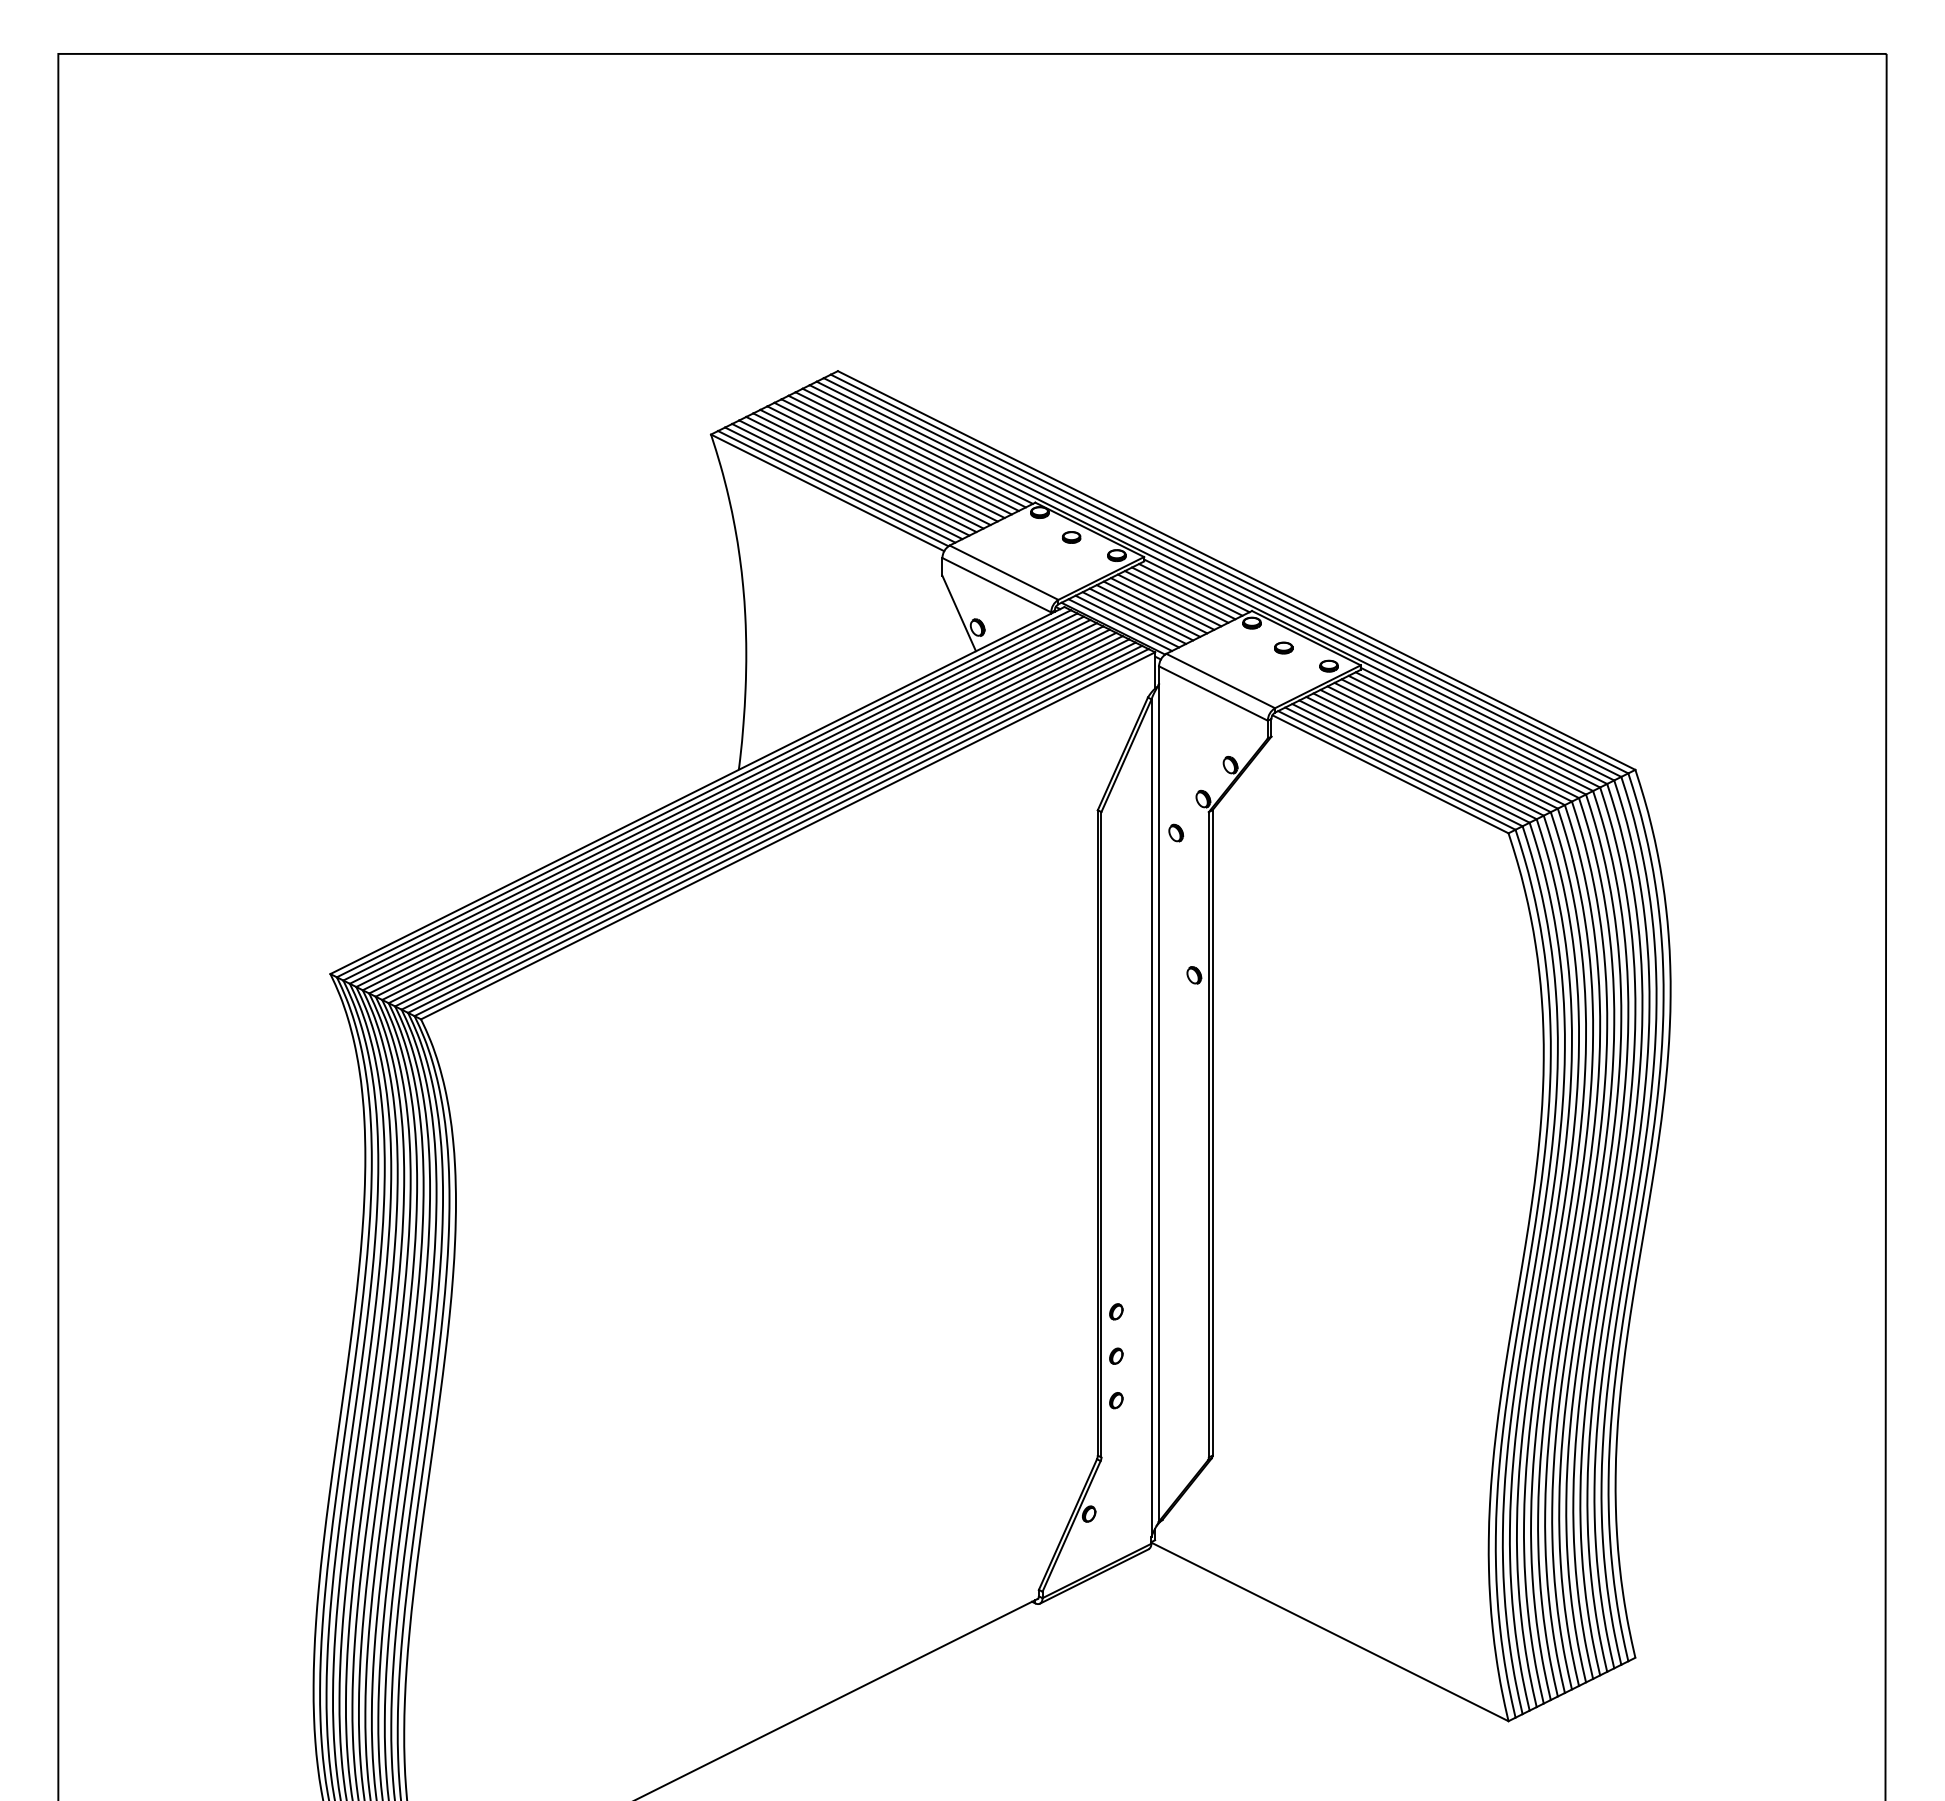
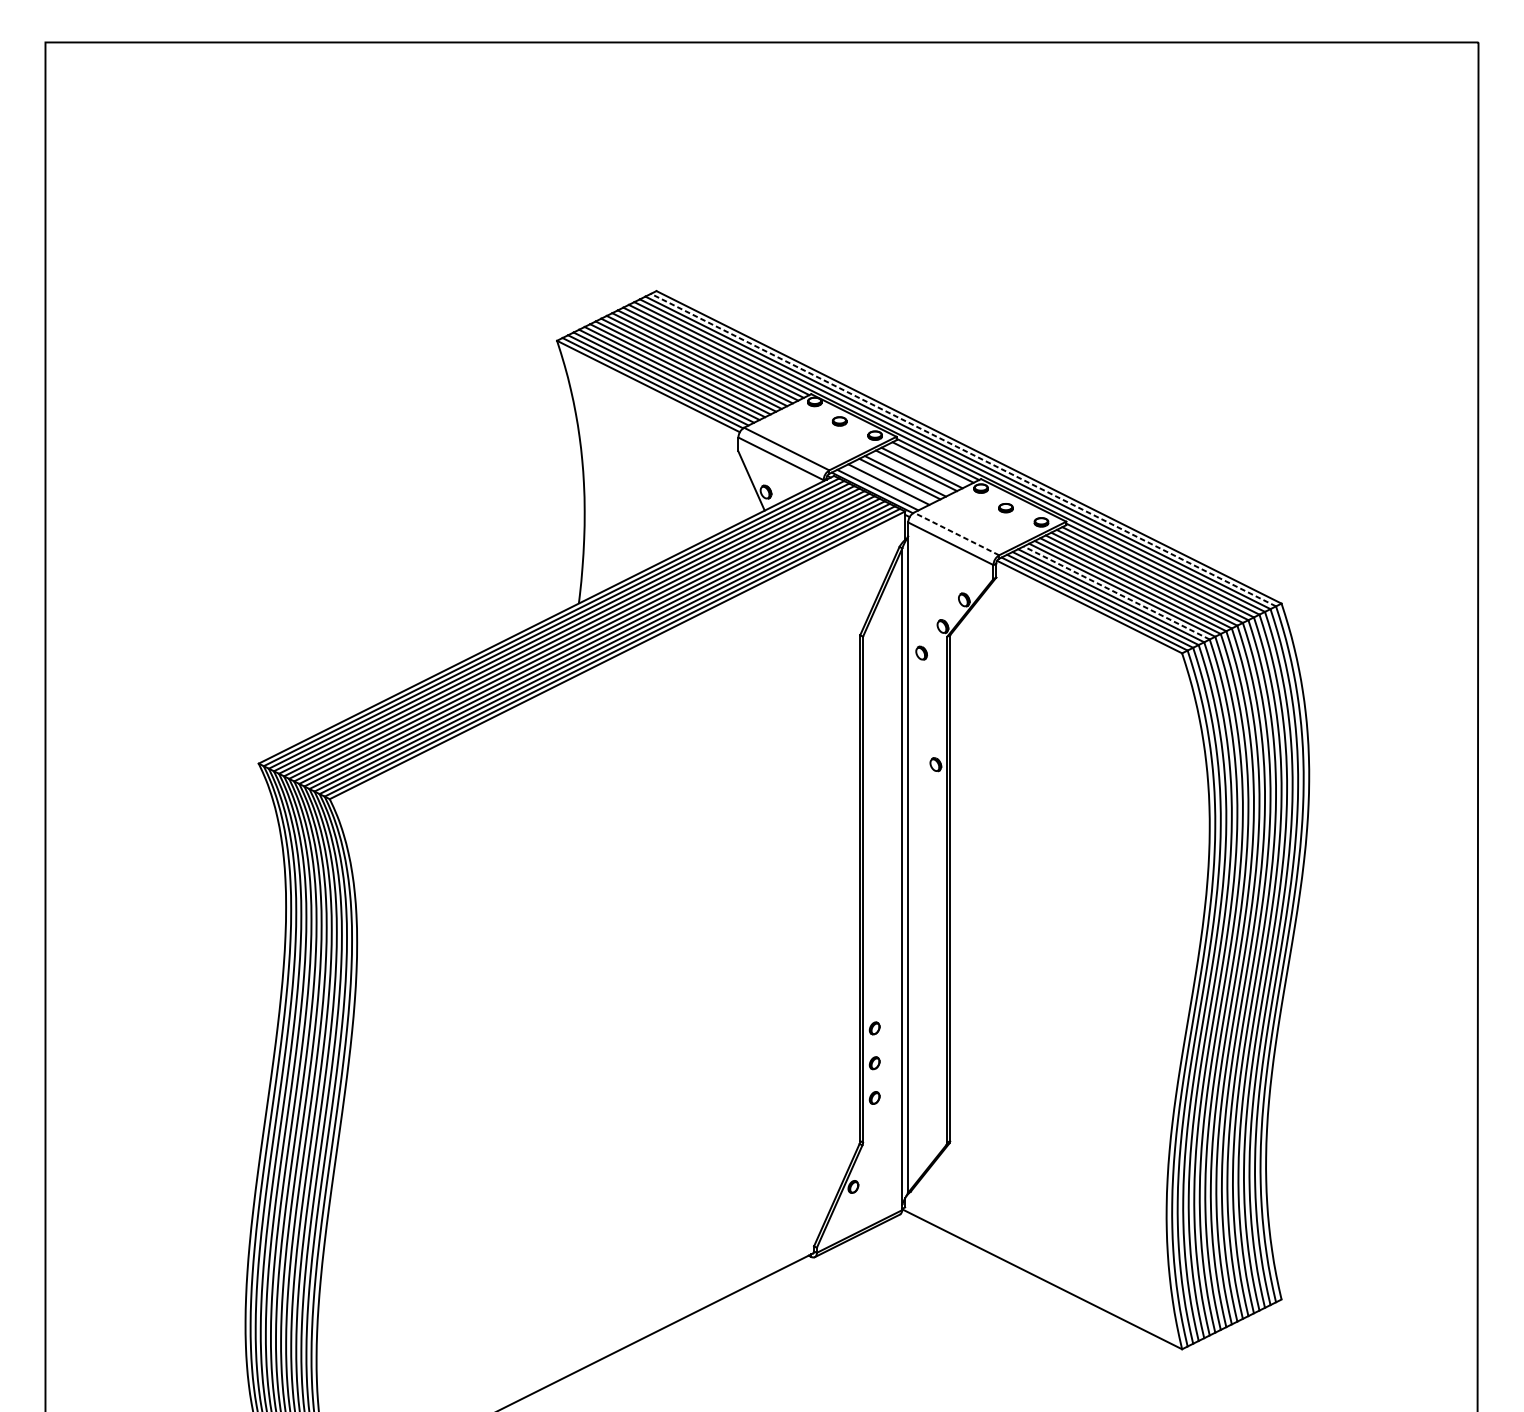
line: (1229, 574) -> (963, 450), solid -> dashed
line: (1183, 593) -> (927, 465), removed
line: (1162, 603) -> (910, 473), removed
line: (1141, 614) -> (894, 481), removed
line: (1127, 621) -> (883, 487), removed
line: (1220, 681) -> (956, 534), solid -> dashed
line: (1425, 756) -> (1117, 593), solid -> dashed

